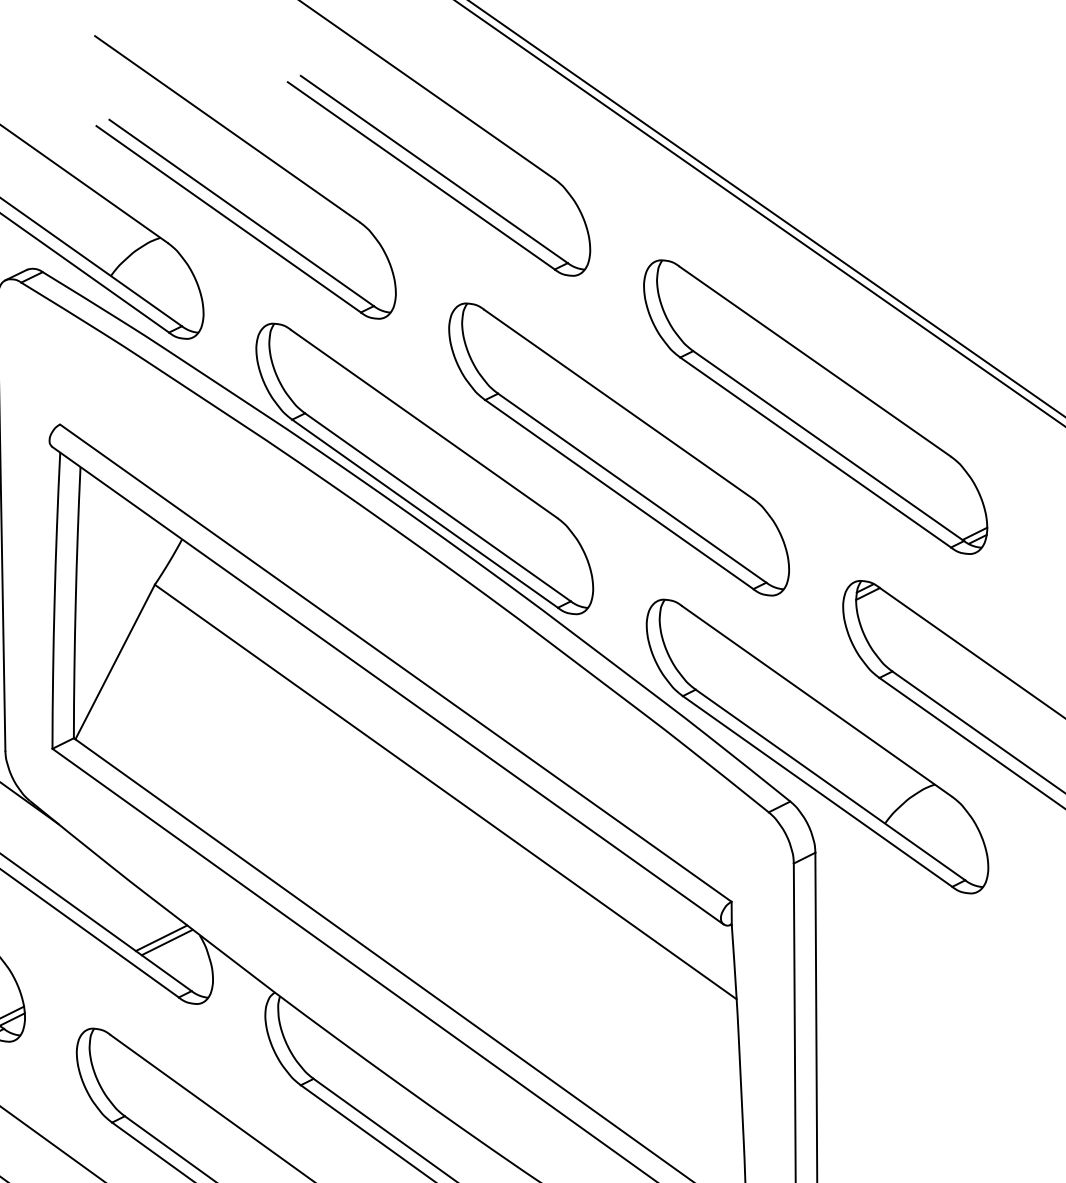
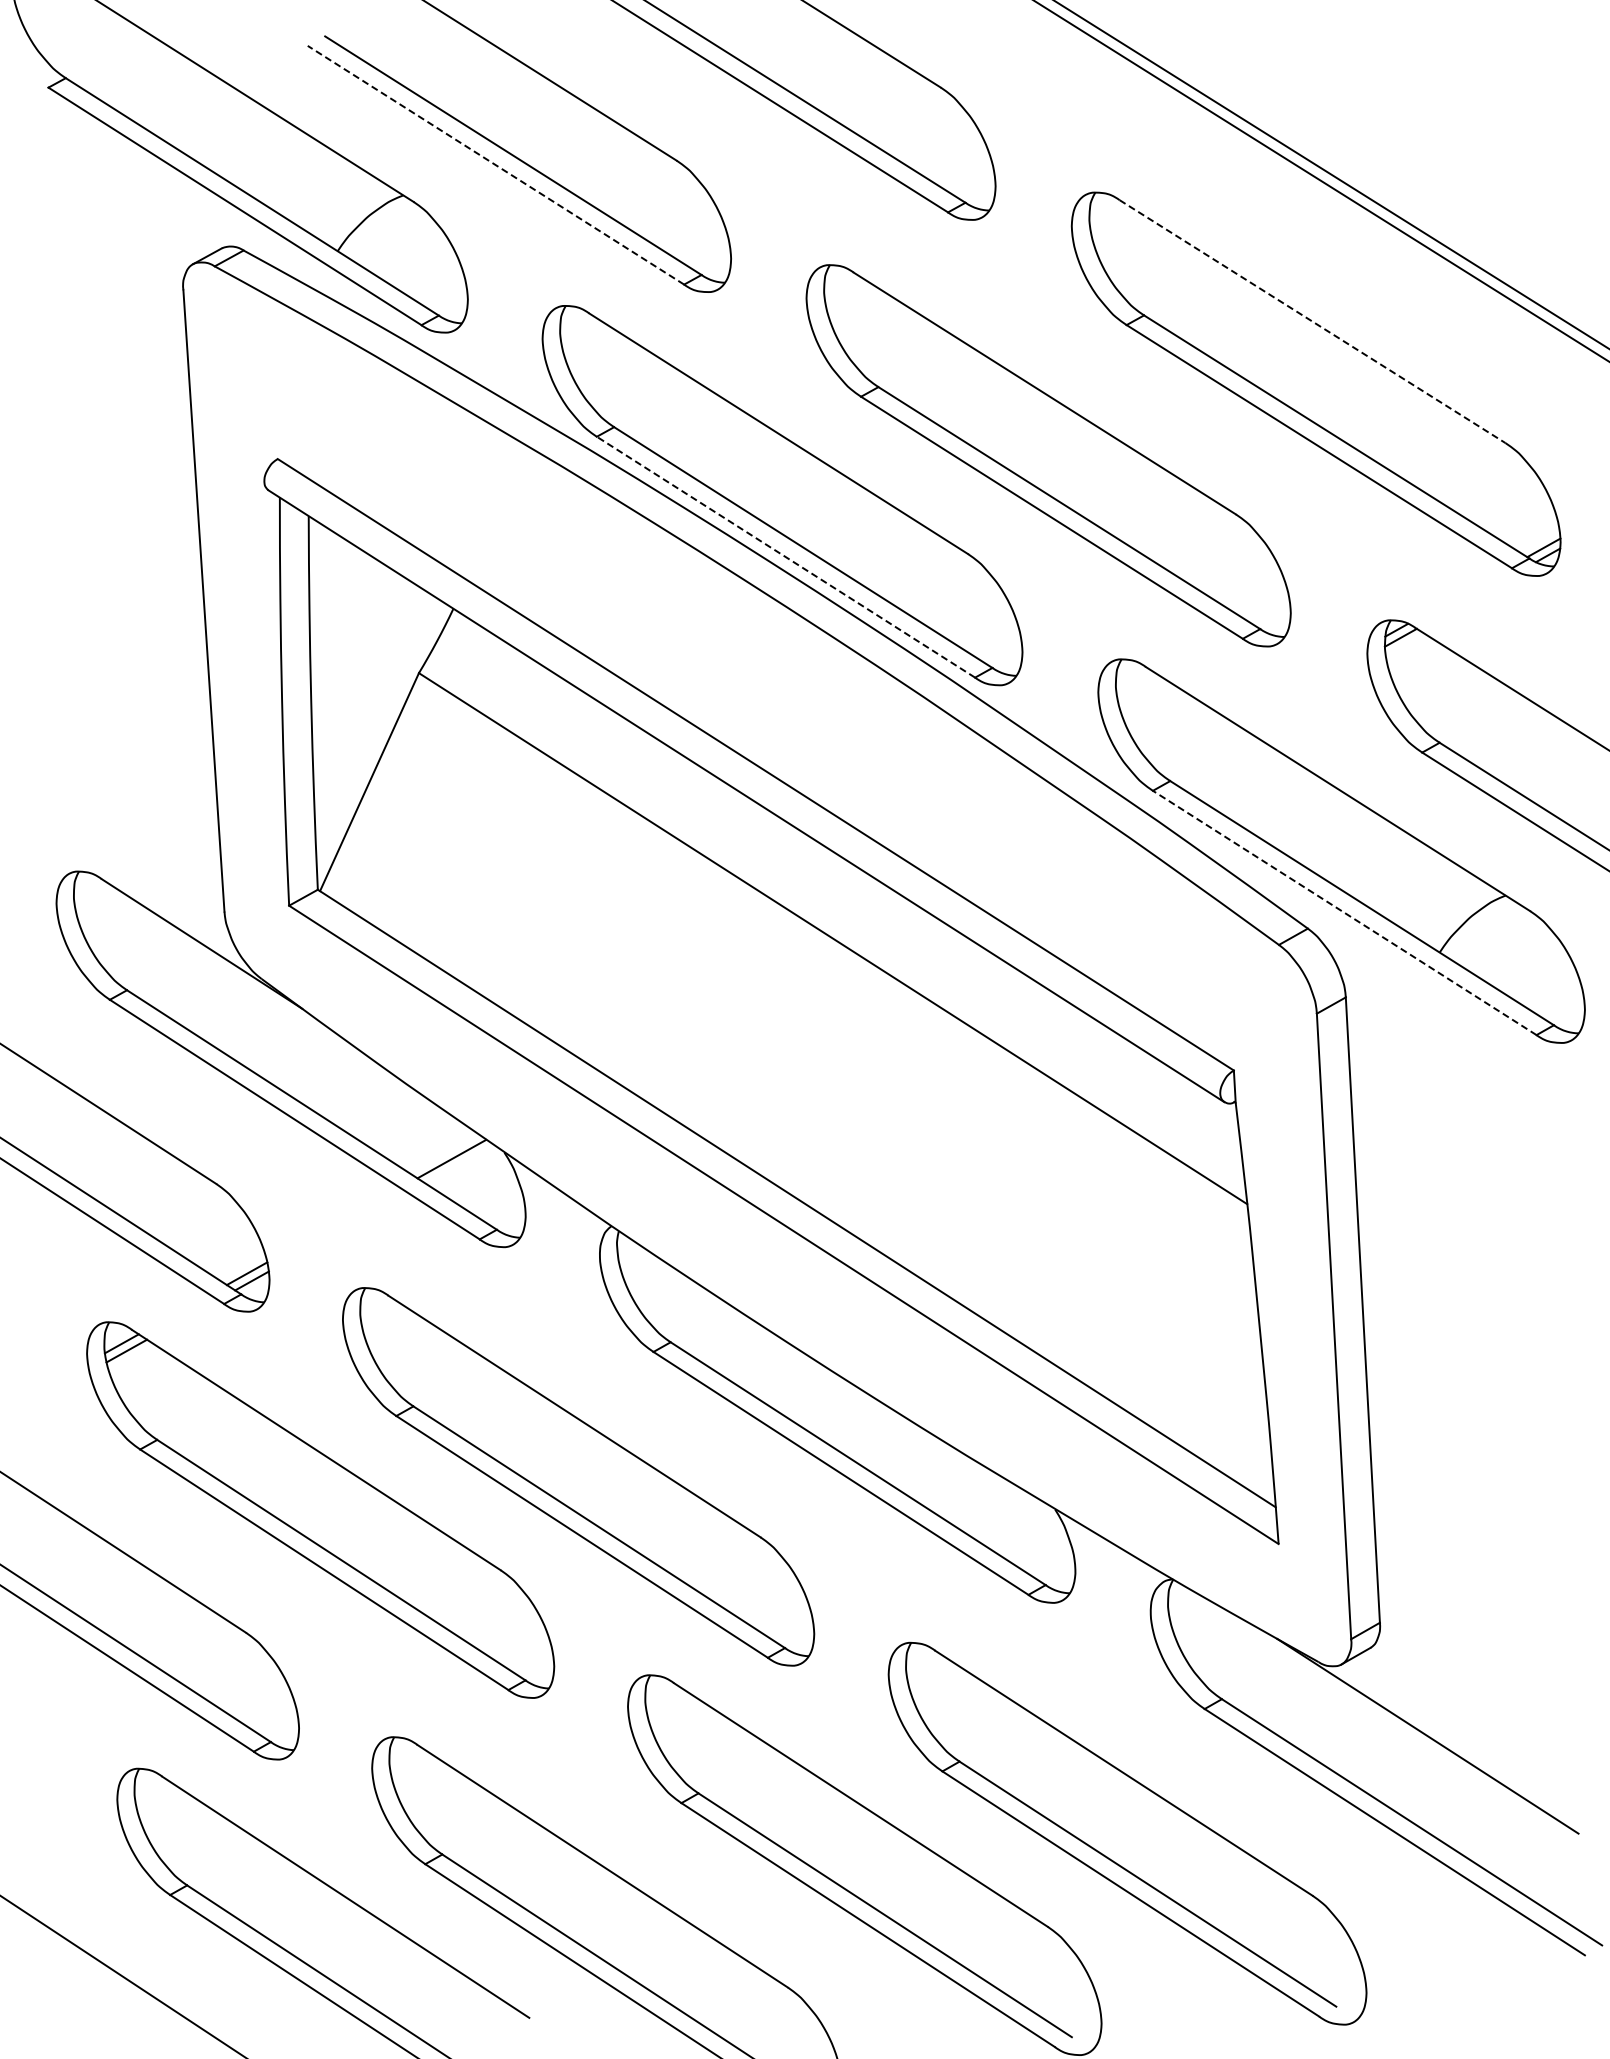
line: (228, 219) -> (495, 165), solid -> dashed
line: (815, 361) -> (1312, 321), solid -> dashed
line: (424, 513) -> (785, 556), solid -> dashed
line: (817, 791) -> (1344, 912), solid -> dashed
line: (166, 942) -> (459, 1164), removed

